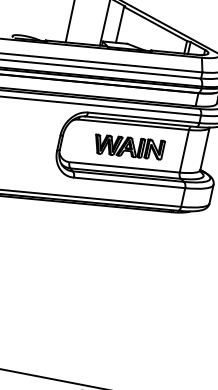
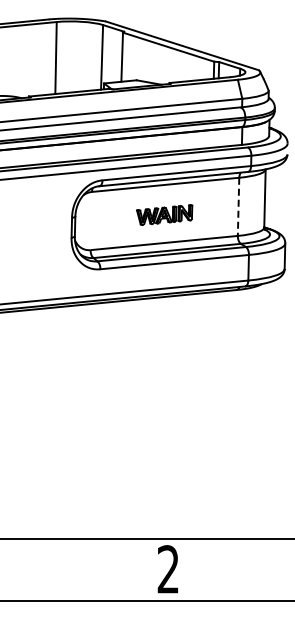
part: (128, 146) -> (164, 214), size x0.6
line: (184, 151) -> (238, 207), solid -> dashed

